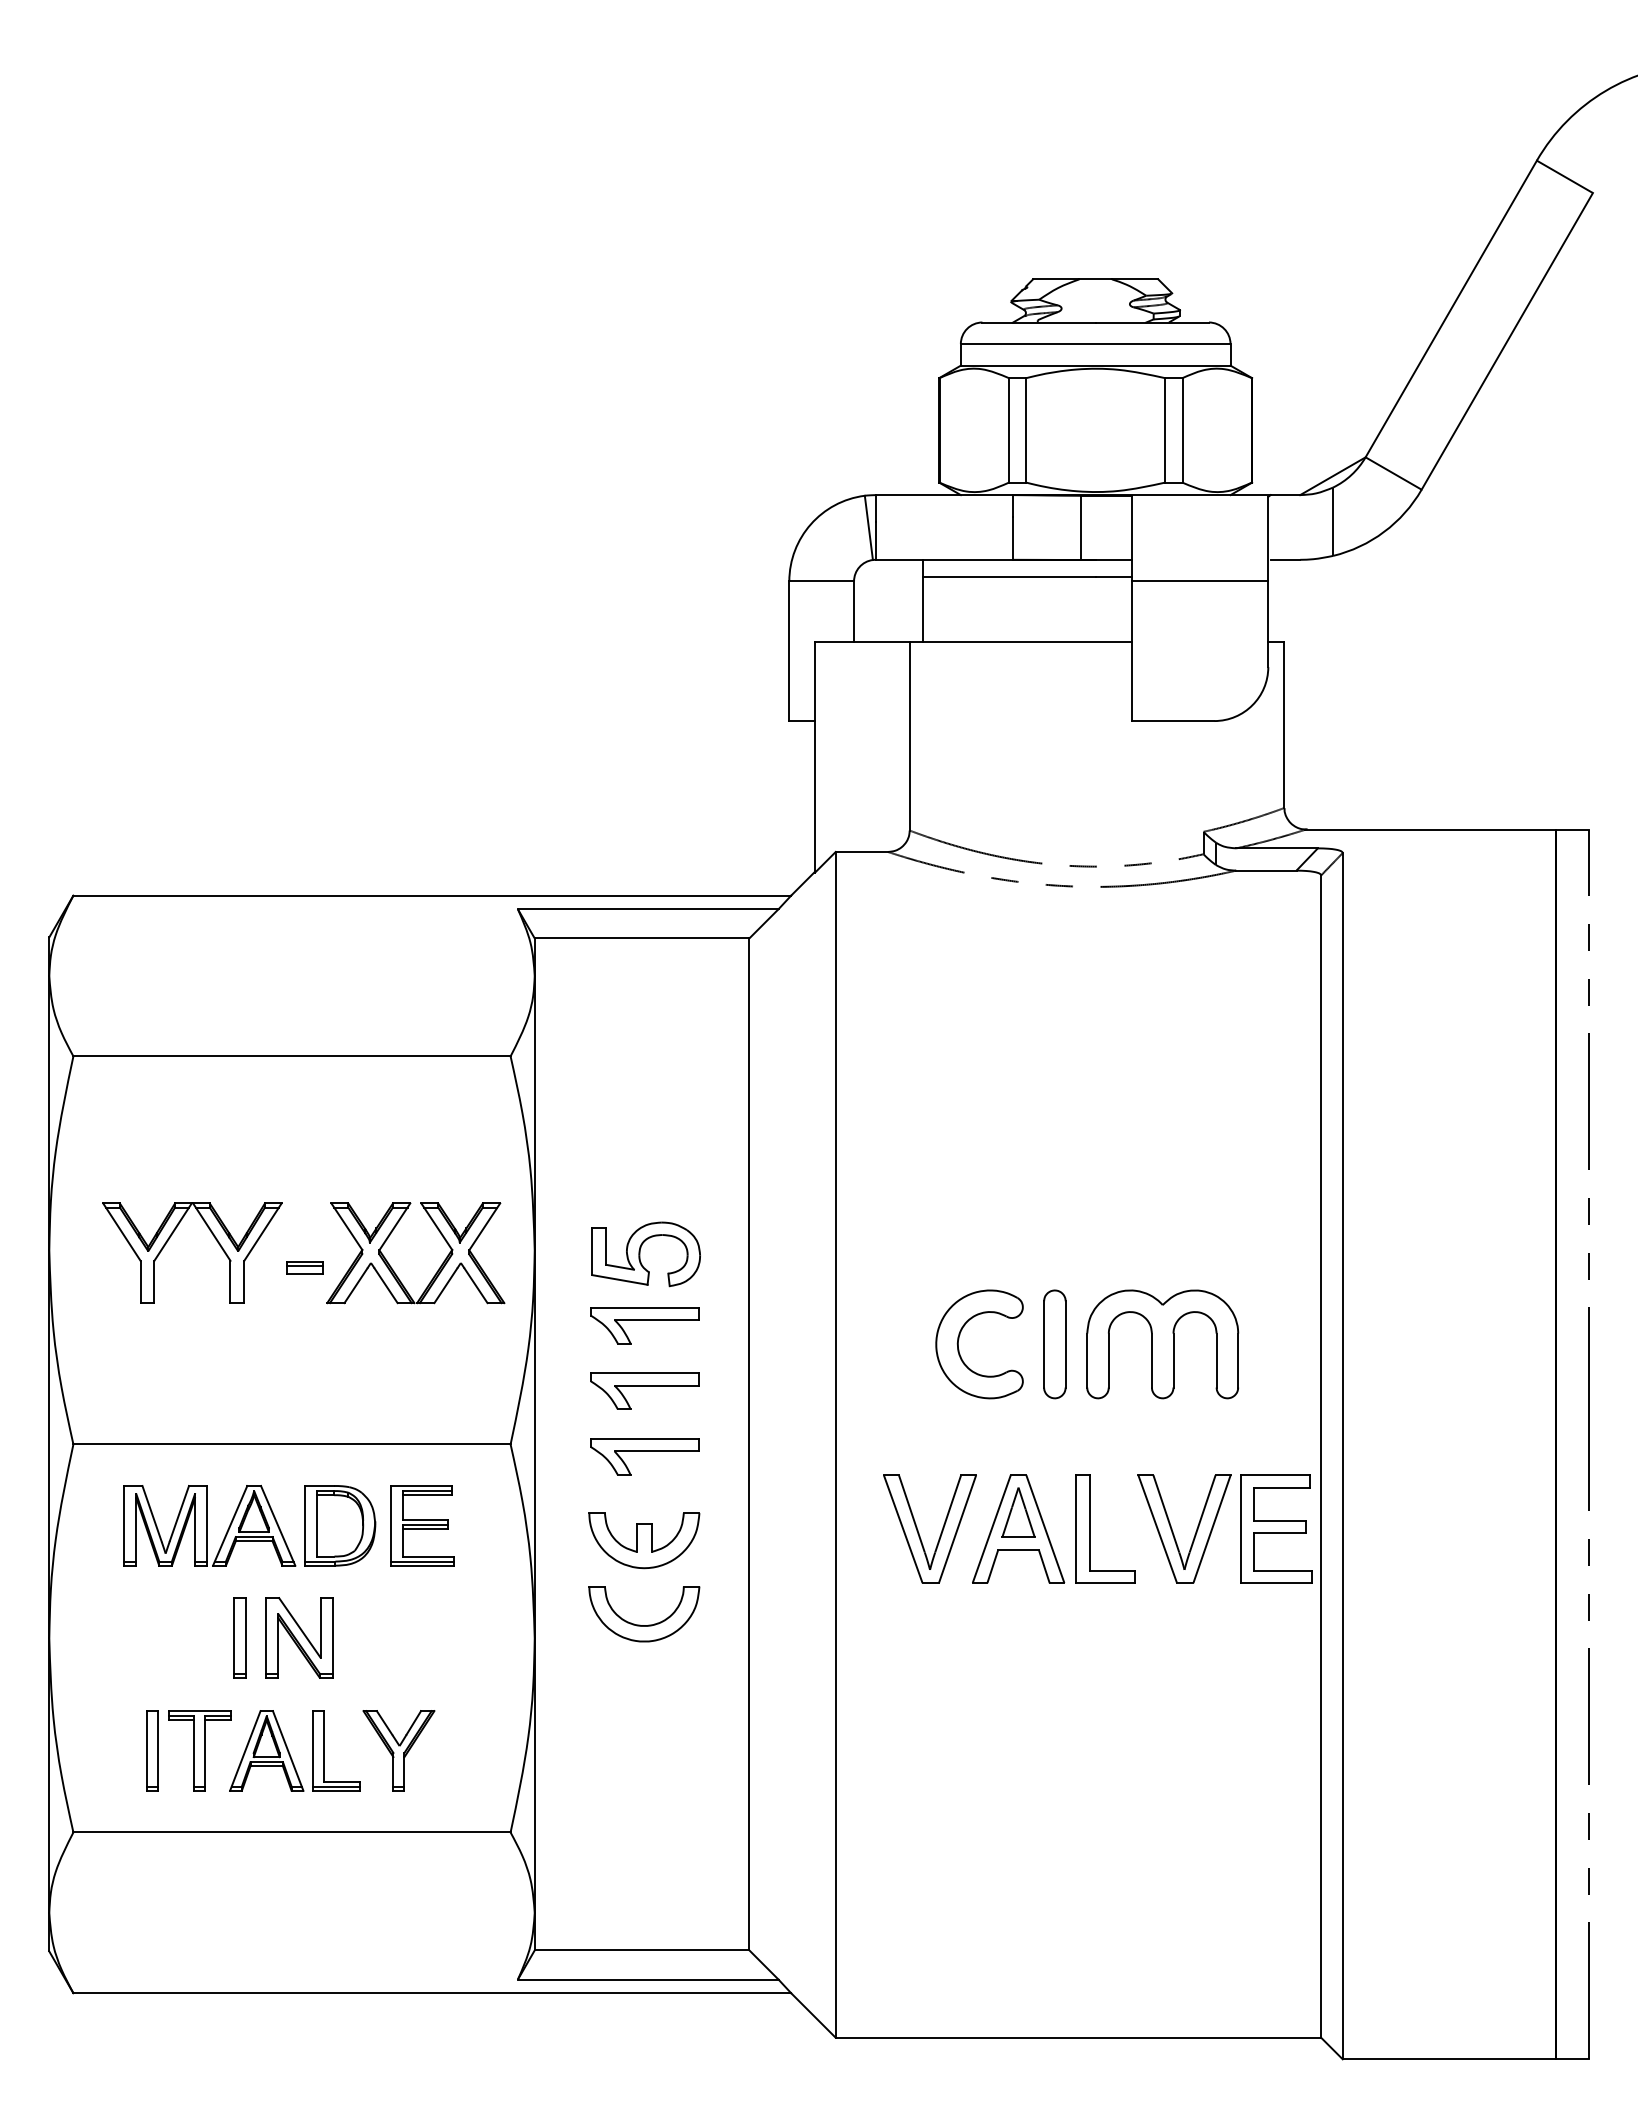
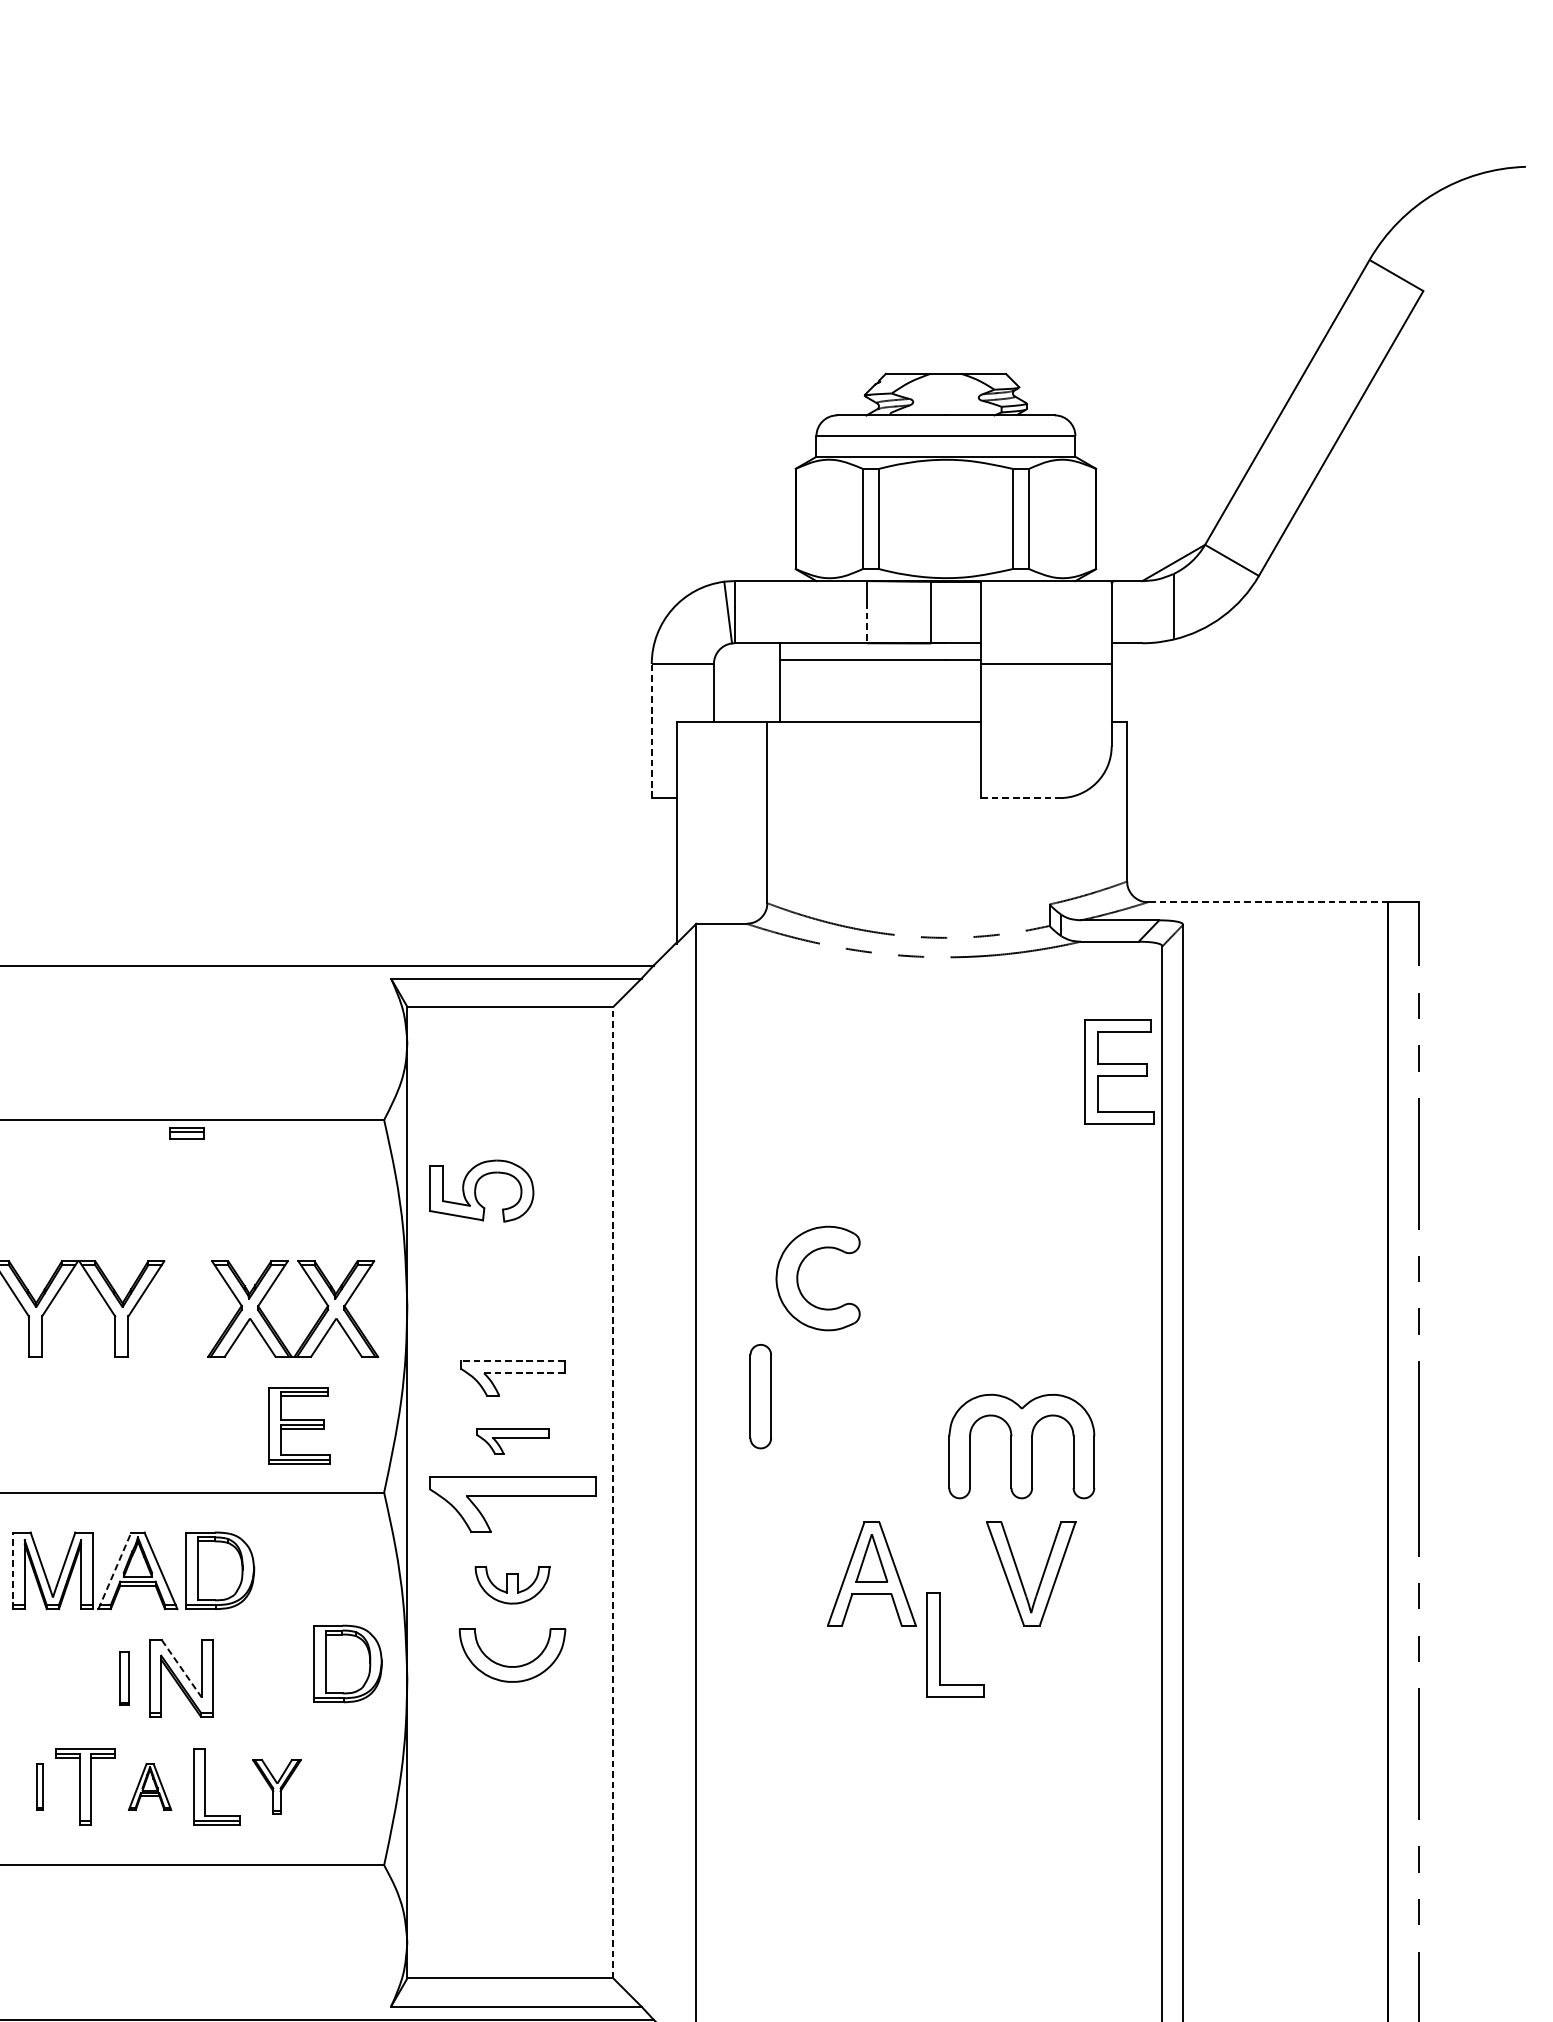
line: (1013, 538) -> (867, 622), solid -> dashed
line: (789, 651) -> (651, 731), solid -> dashed
line: (1173, 721) -> (1020, 798), solid -> dashed
line: (1430, 829) -> (1267, 902), solid -> dashed
part: (645, 1254) -> (481, 1191), moved
part: (304, 1267) -> (186, 1132), moved
line: (644, 1307) -> (512, 1361), solid -> dashed
line: (657, 1320) -> (525, 1373), solid -> dashed
part: (959, 1339) -> (798, 1273), moved
part: (1054, 1344) -> (760, 1396), moved
part: (1162, 1344) -> (1021, 1446), moved
part: (644, 1390) -> (512, 1440), size x0.7
line: (749, 1444) -> (613, 1492), solid -> dashed
part: (644, 1456) -> (512, 1504), size x1.6
line: (124, 1525) -> (13, 1570), solid -> dashed
line: (230, 1525) -> (115, 1570), solid -> dashed
part: (422, 1525) -> (299, 1425), moved
part: (1090, 1528) -> (940, 1644), moved
part: (1276, 1528) -> (1119, 1071), moved
part: (919, 1532) -> (776, 1577), removed
part: (644, 1540) -> (512, 1584), size x0.7
part: (473, 1622) -> (348, 1663), added
line: (300, 1628) -> (182, 1669), solid -> dashed
part: (239, 1637) -> (123, 1678), size x0.7
part: (152, 1750) -> (40, 1786), size x0.6
part: (266, 1750) -> (149, 1786), size x0.6
part: (398, 1750) -> (276, 1786), size x0.7

